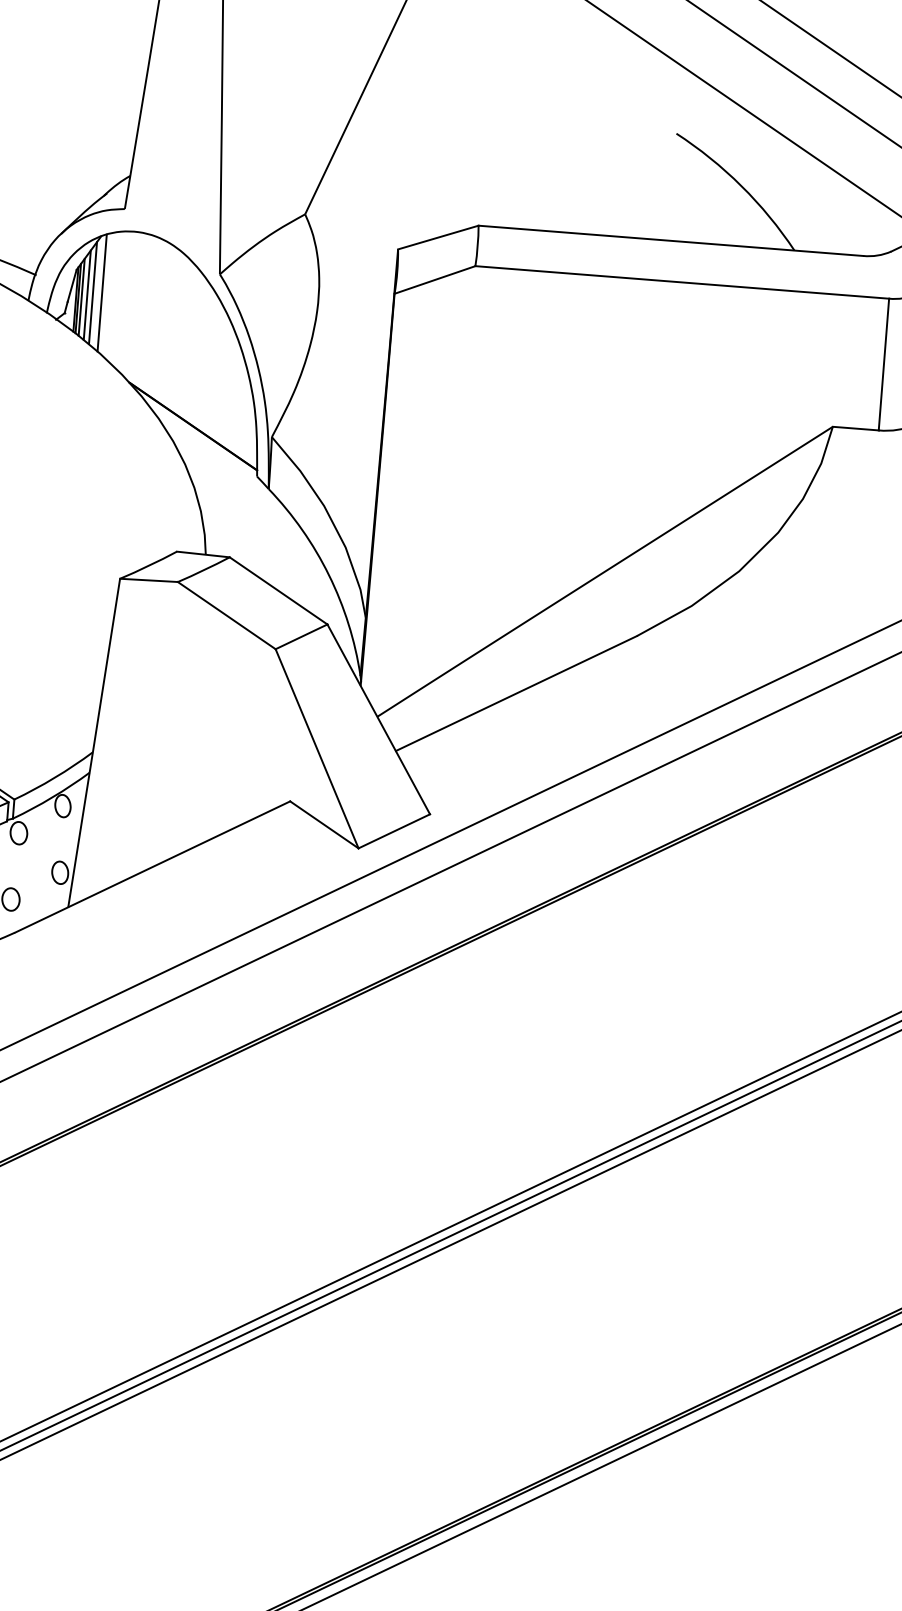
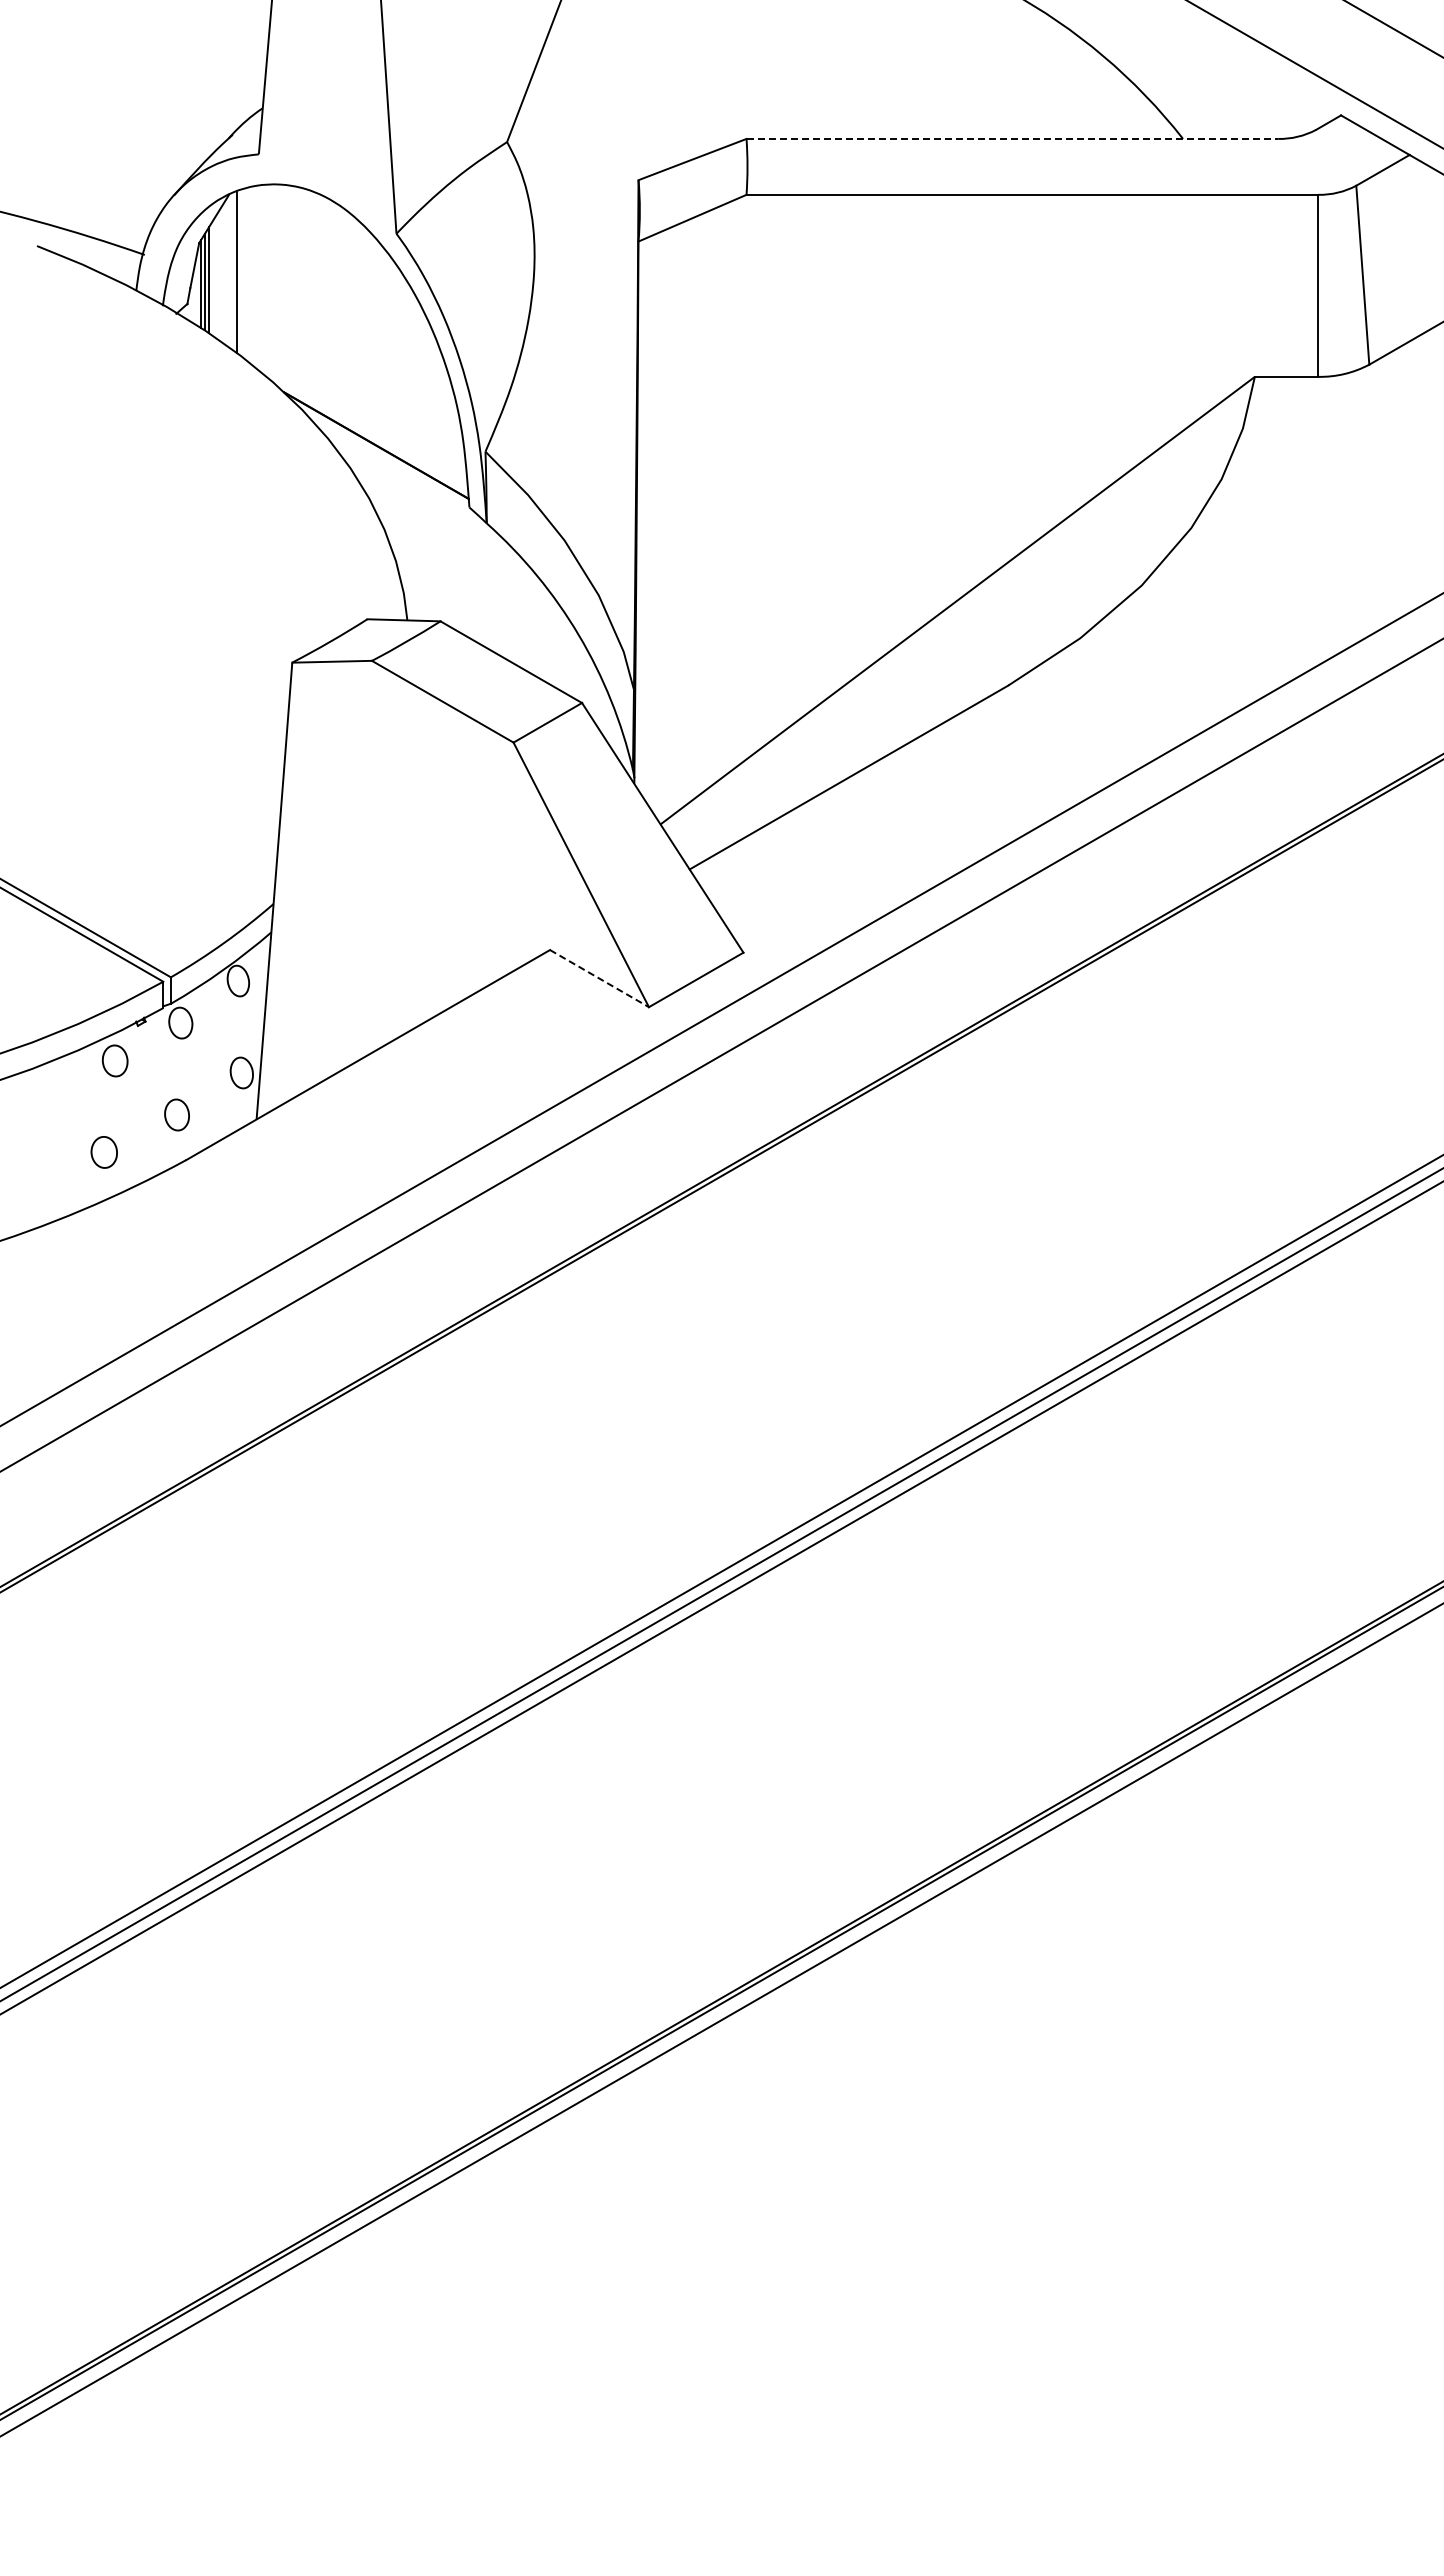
line: (671, 240) -> (1012, 138), solid -> dashed
line: (93, 292) -> (224, 272), removed
line: (87, 295) -> (216, 276), removed
line: (324, 824) -> (599, 978), solid -> dashed

